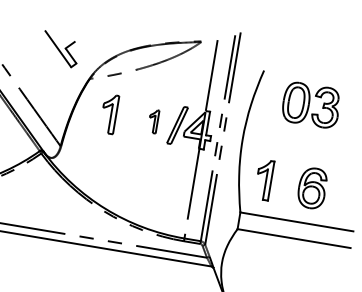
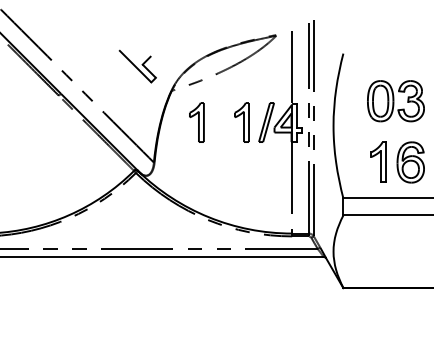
part: (310, 105) -> (395, 101), moved
part: (153, 121) -> (241, 122), size x1.67
part: (264, 179) -> (378, 161), moved

